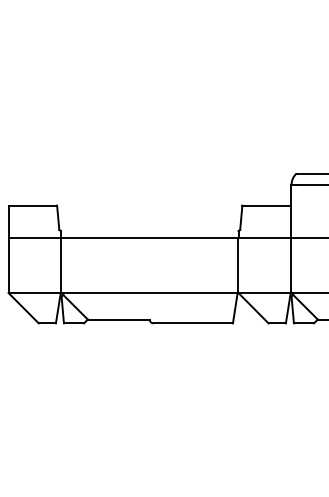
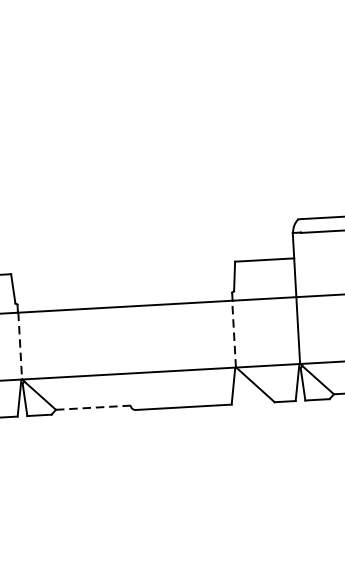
line: (61, 265) -> (20, 346), solid -> dashed
line: (238, 265) -> (234, 334), solid -> dashed
line: (118, 319) -> (93, 407), solid -> dashed

